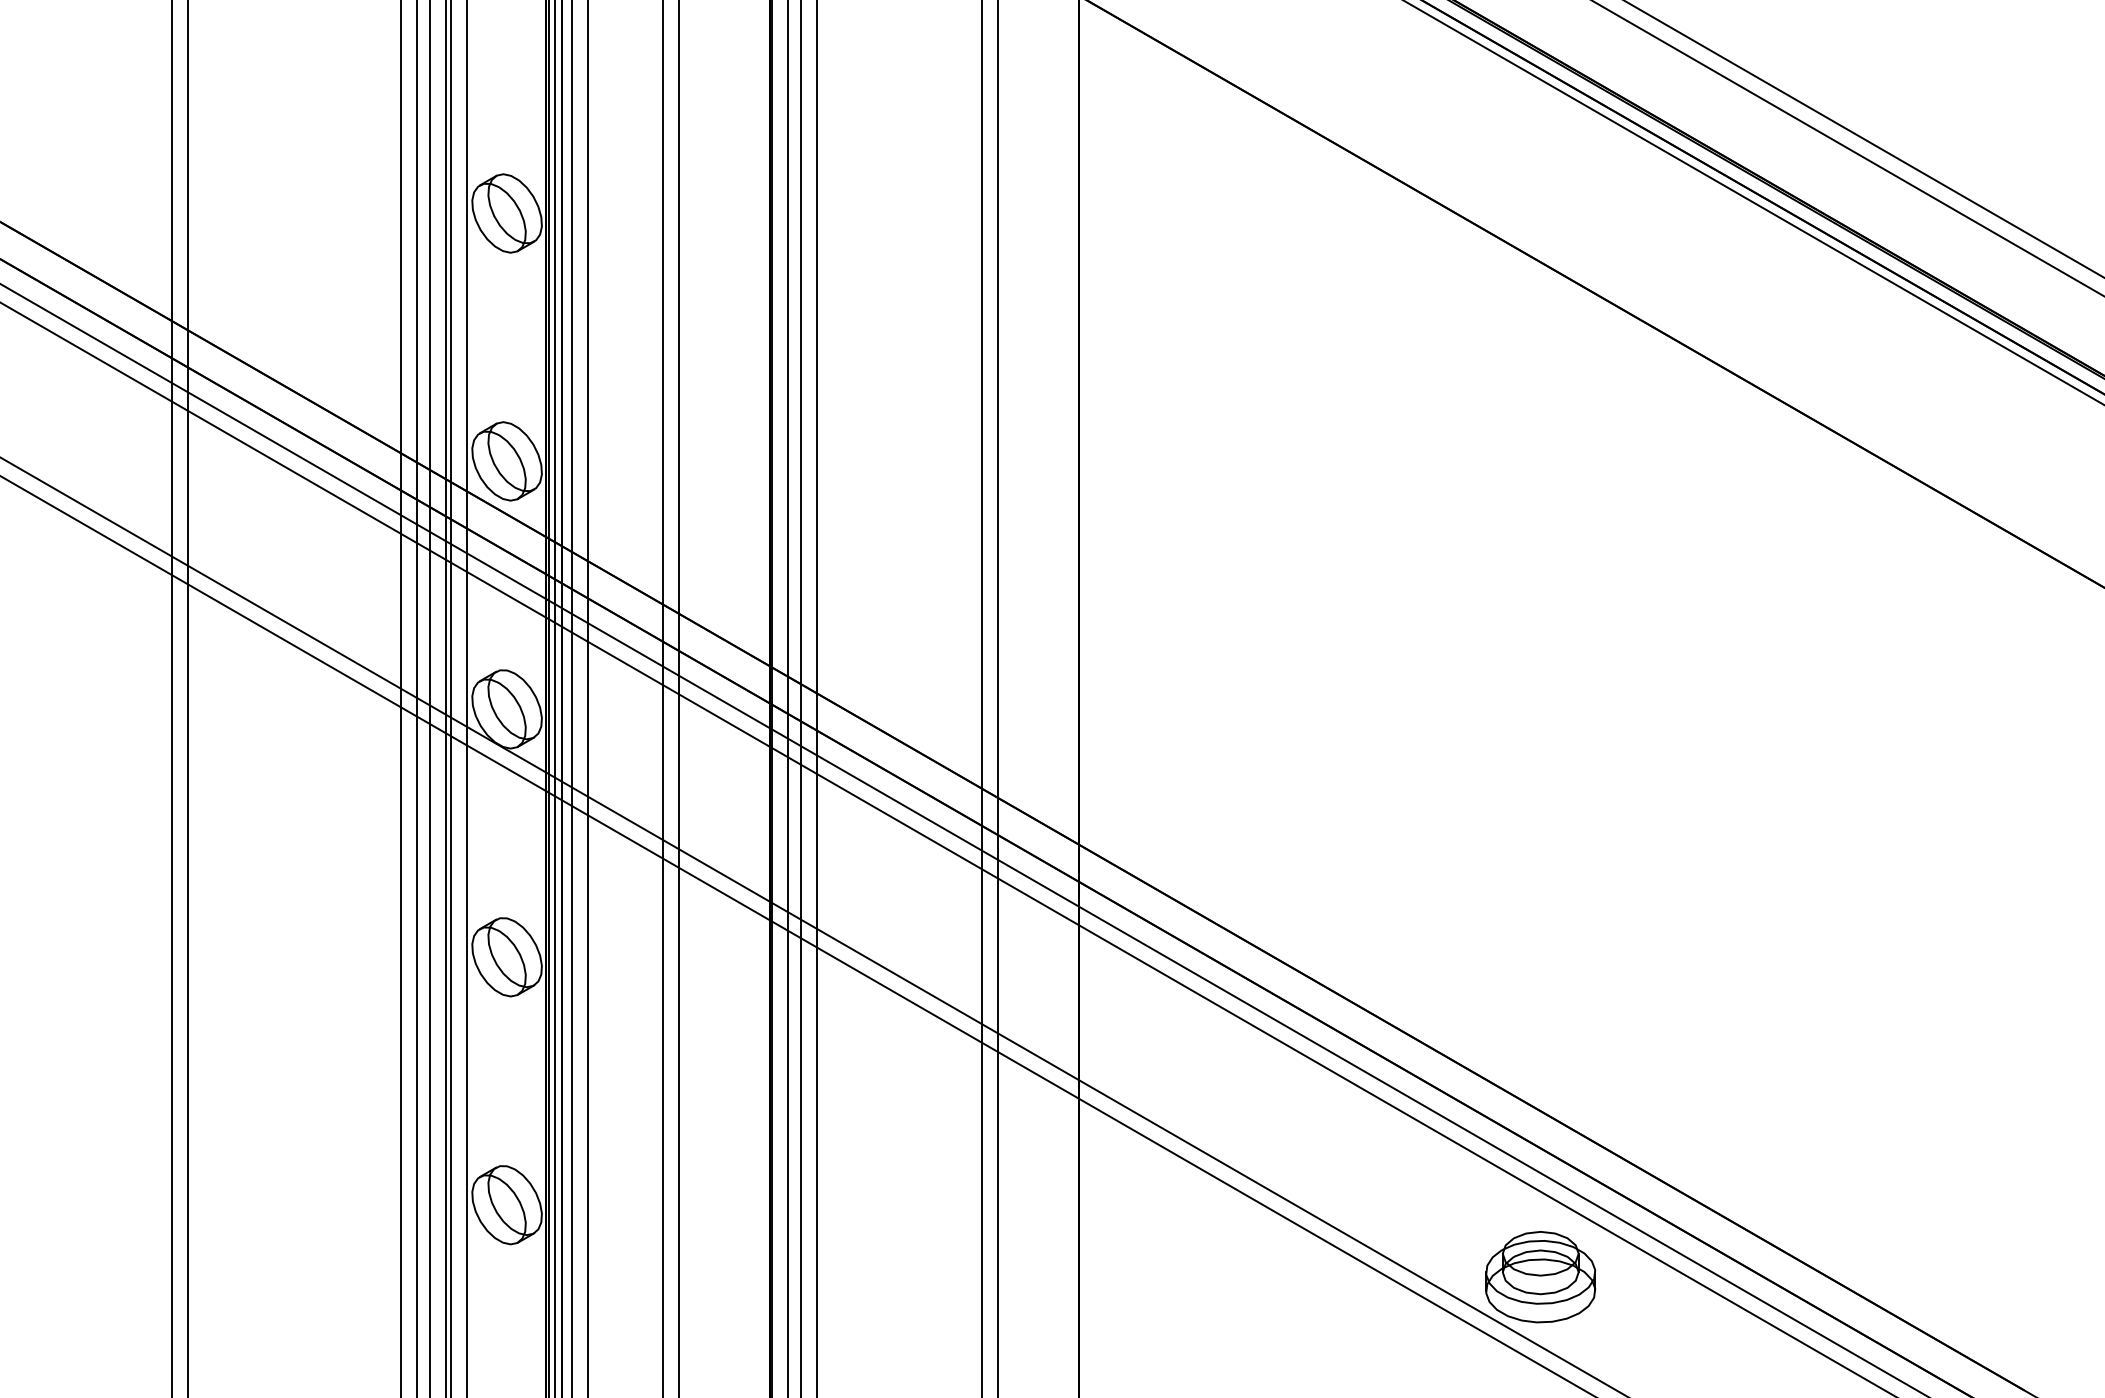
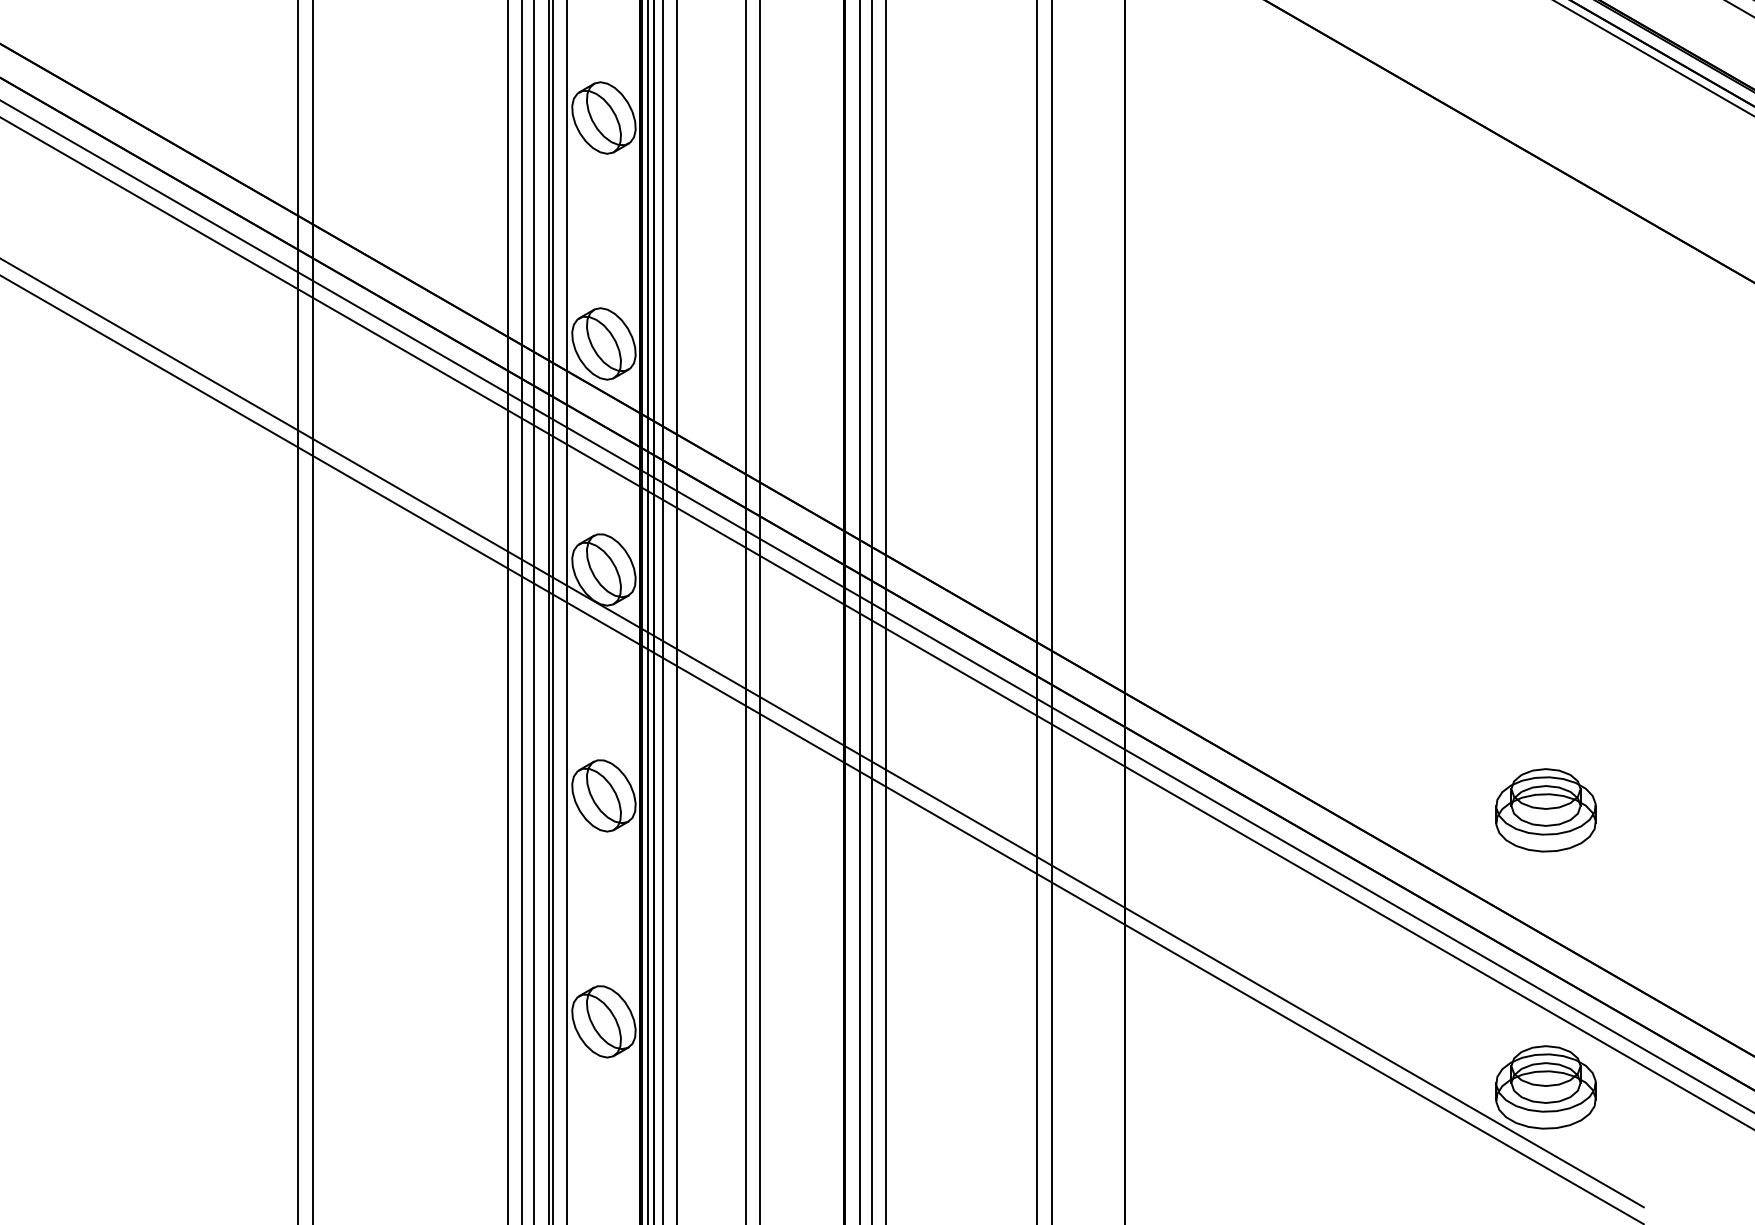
part: (1540, 973) -> (1545, 810), added

